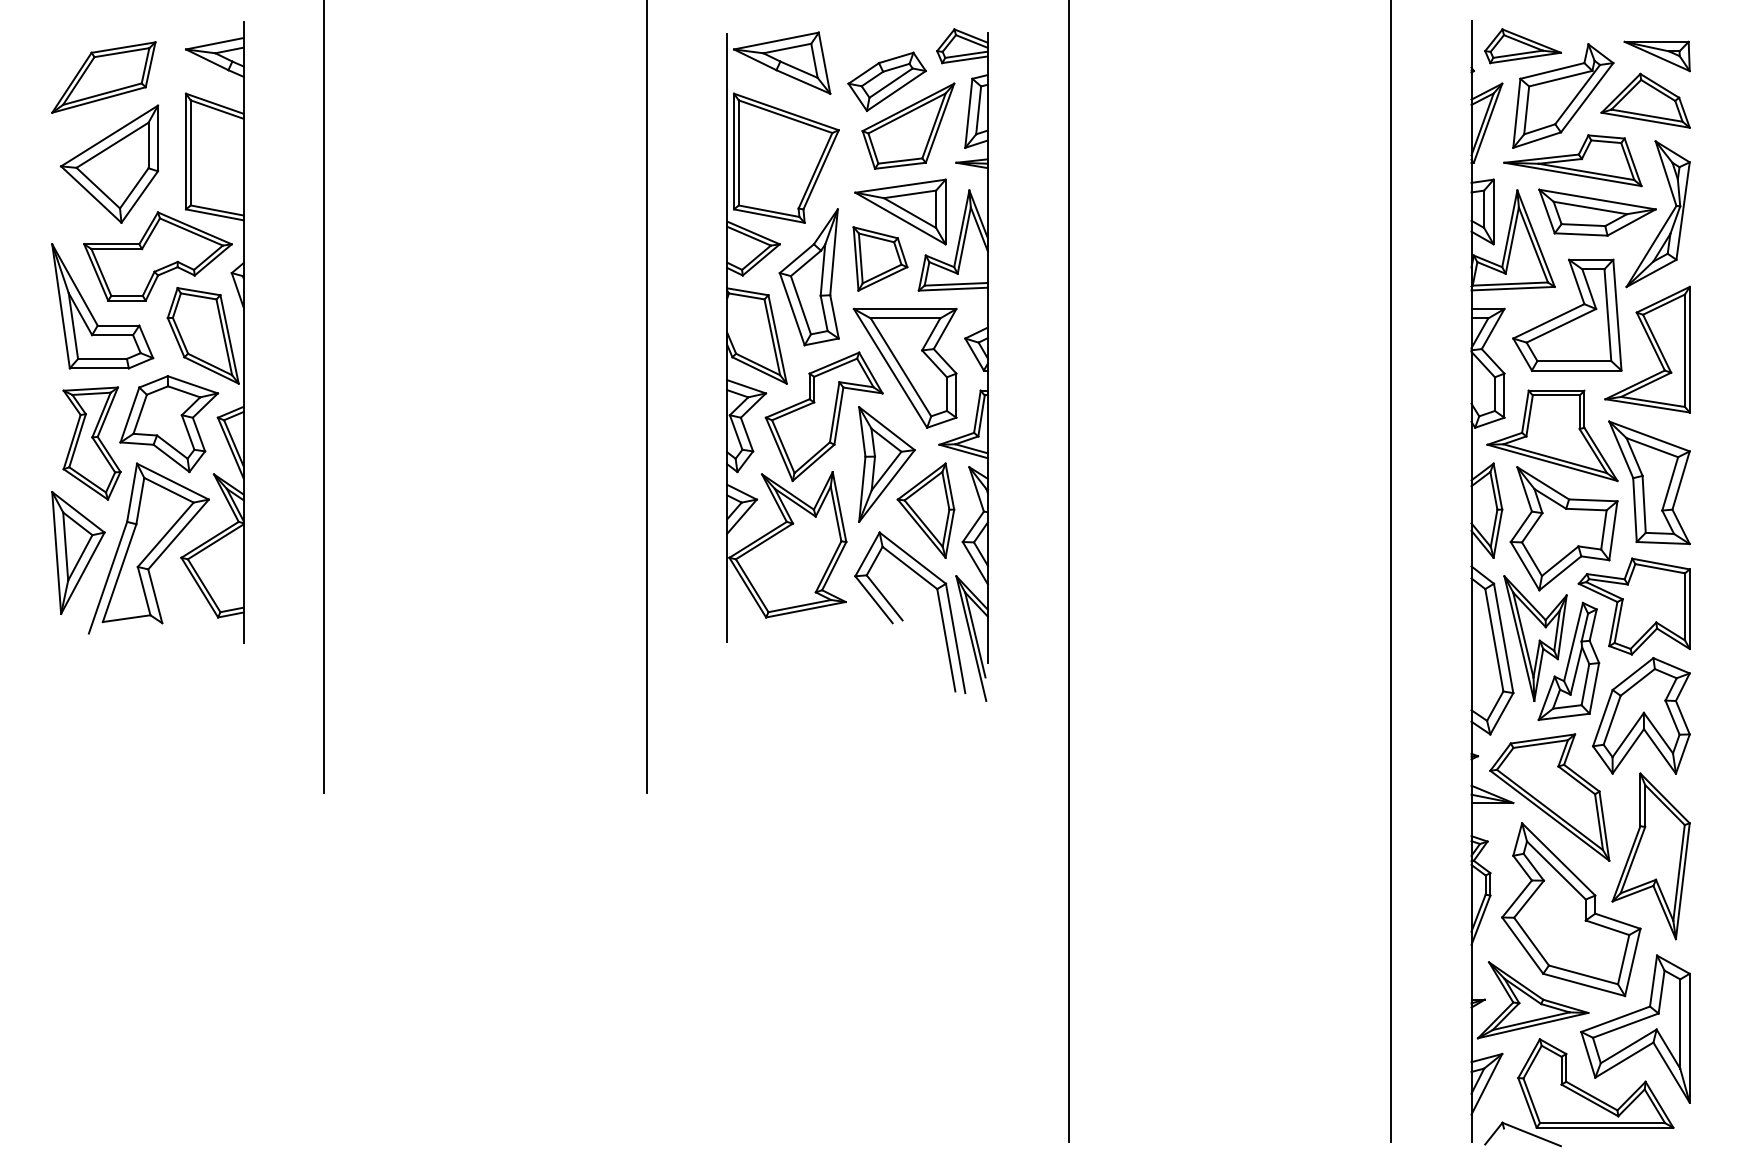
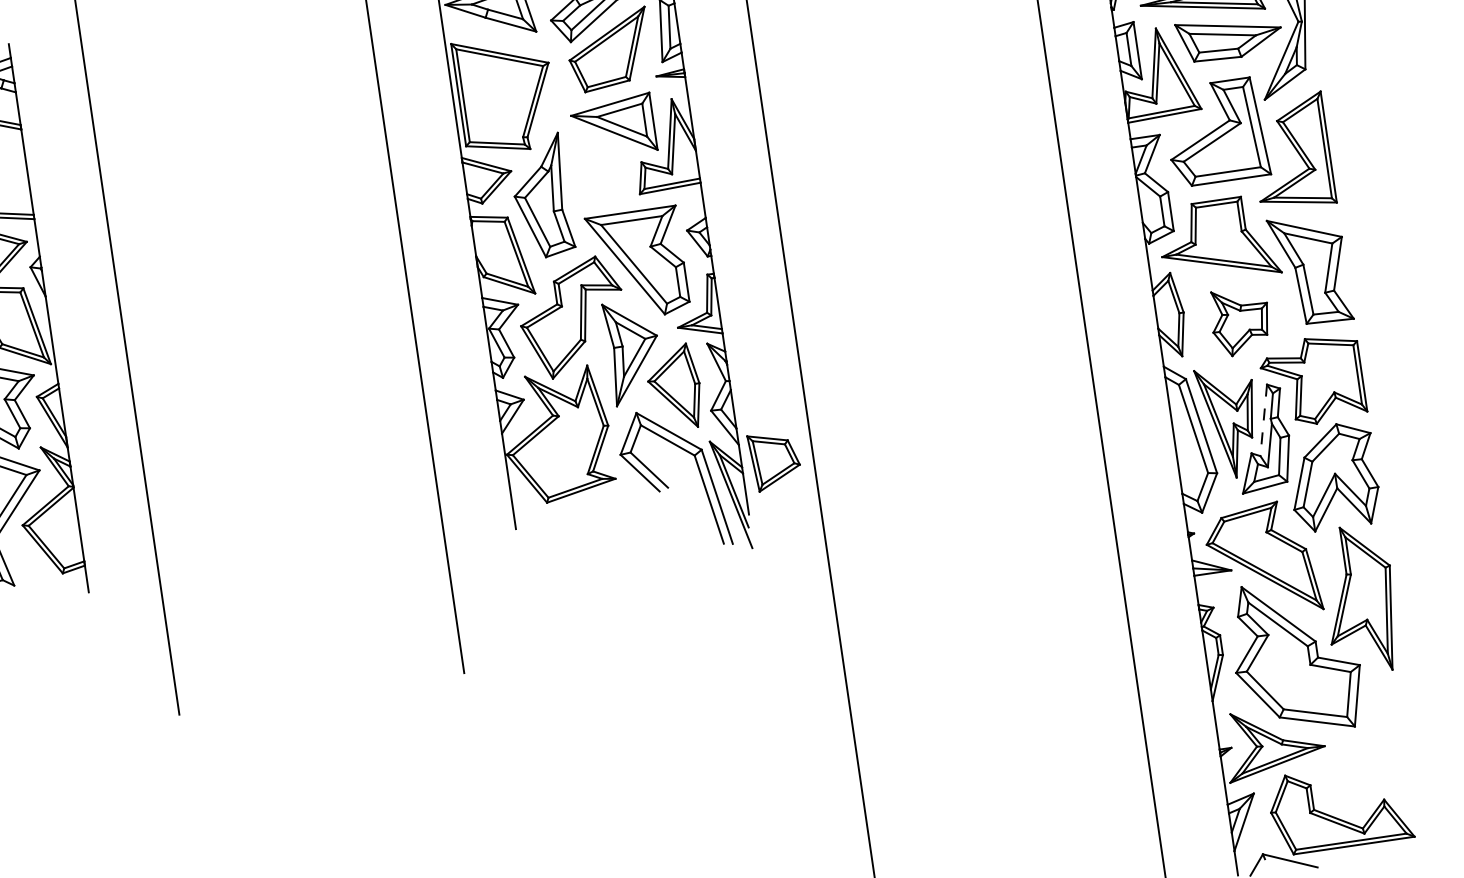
part: (880, 258) -> (775, 460), moved
part: (1563, 528) -> (1240, 321), size x0.6
line: (1573, 642) -> (1263, 420), solid -> dashed
part: (1635, 1028) -> (1368, 753), removed

